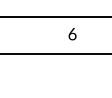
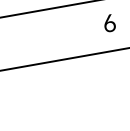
text: (72, 34) -> (109, 23), moved

